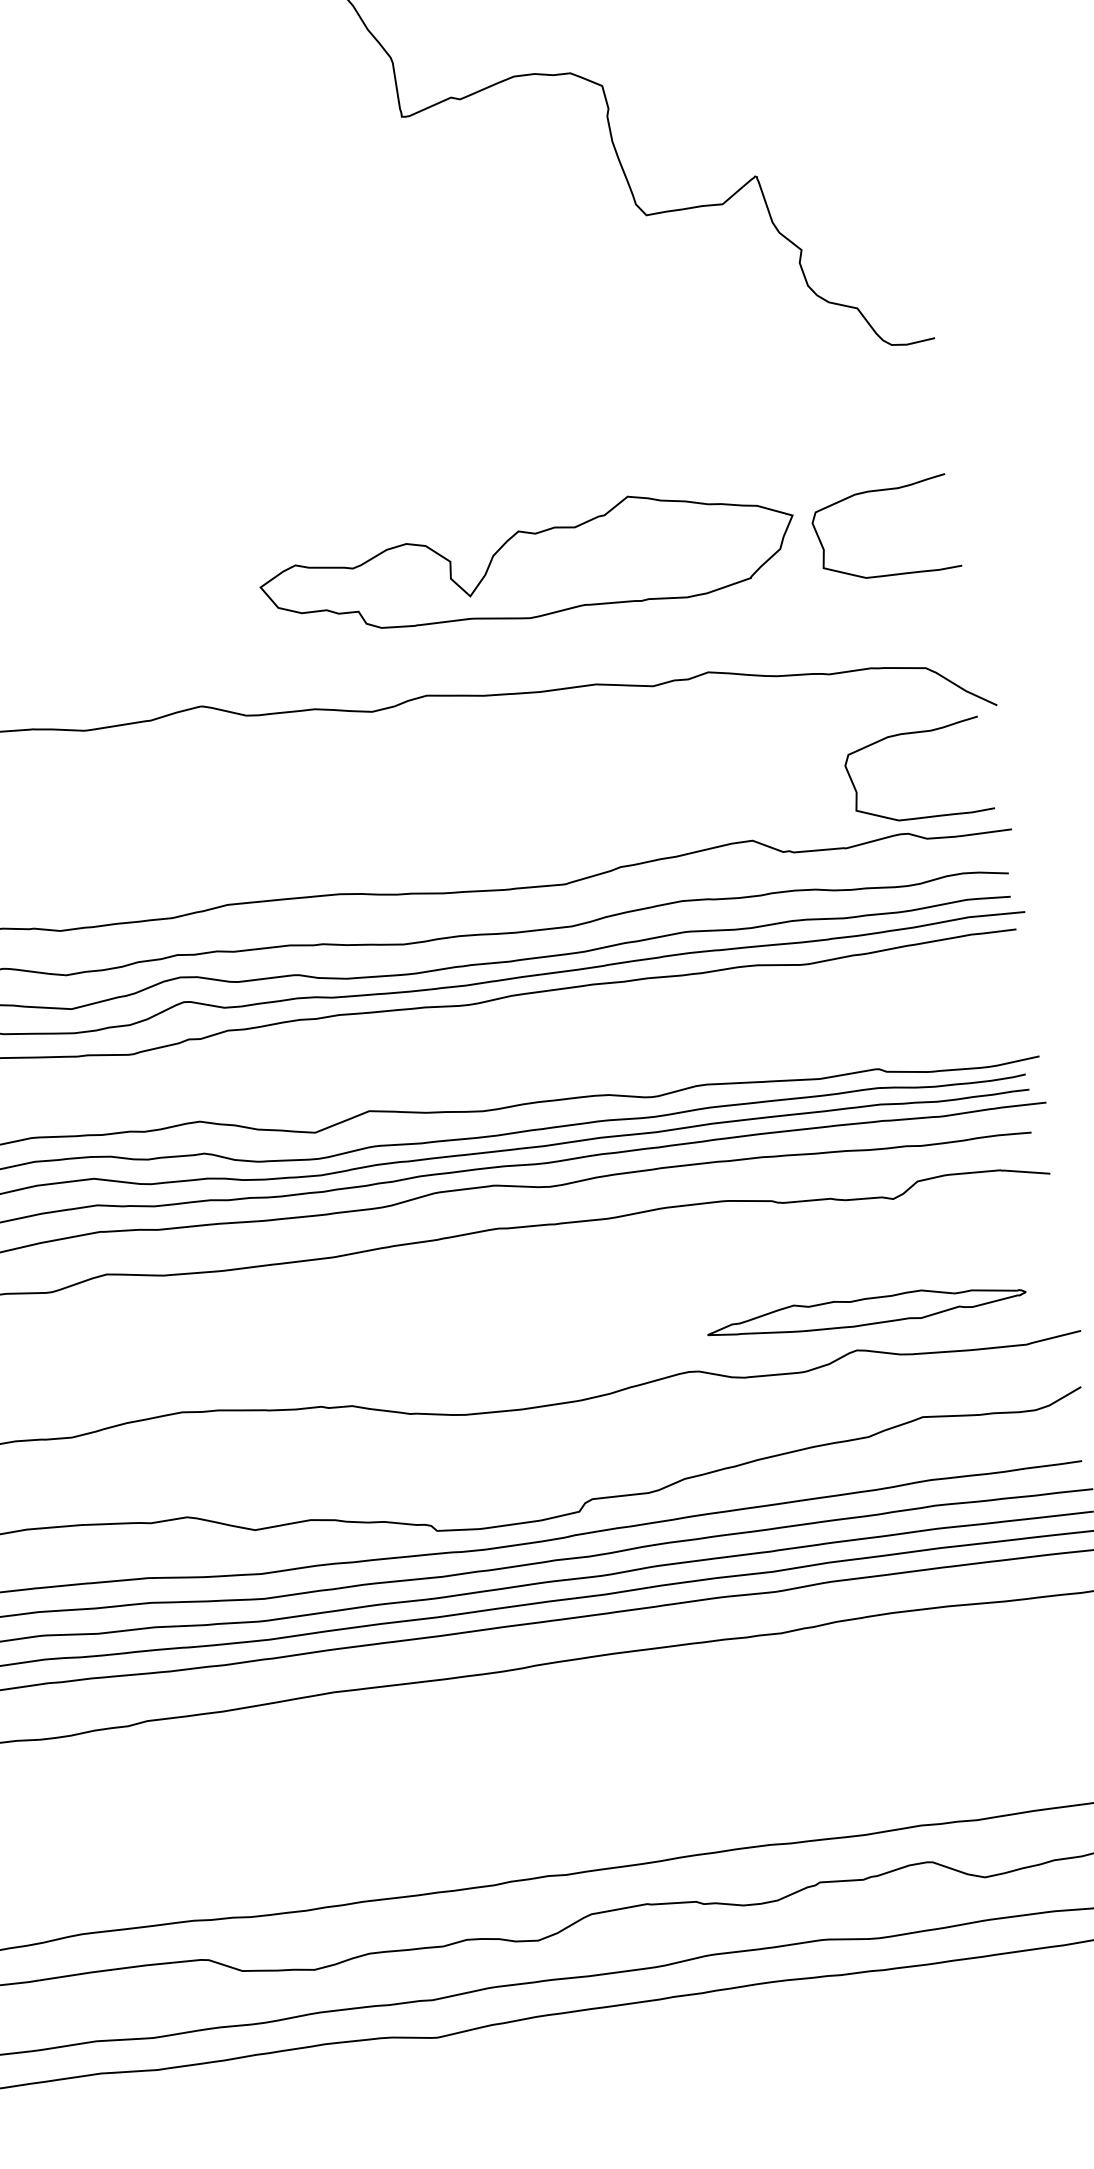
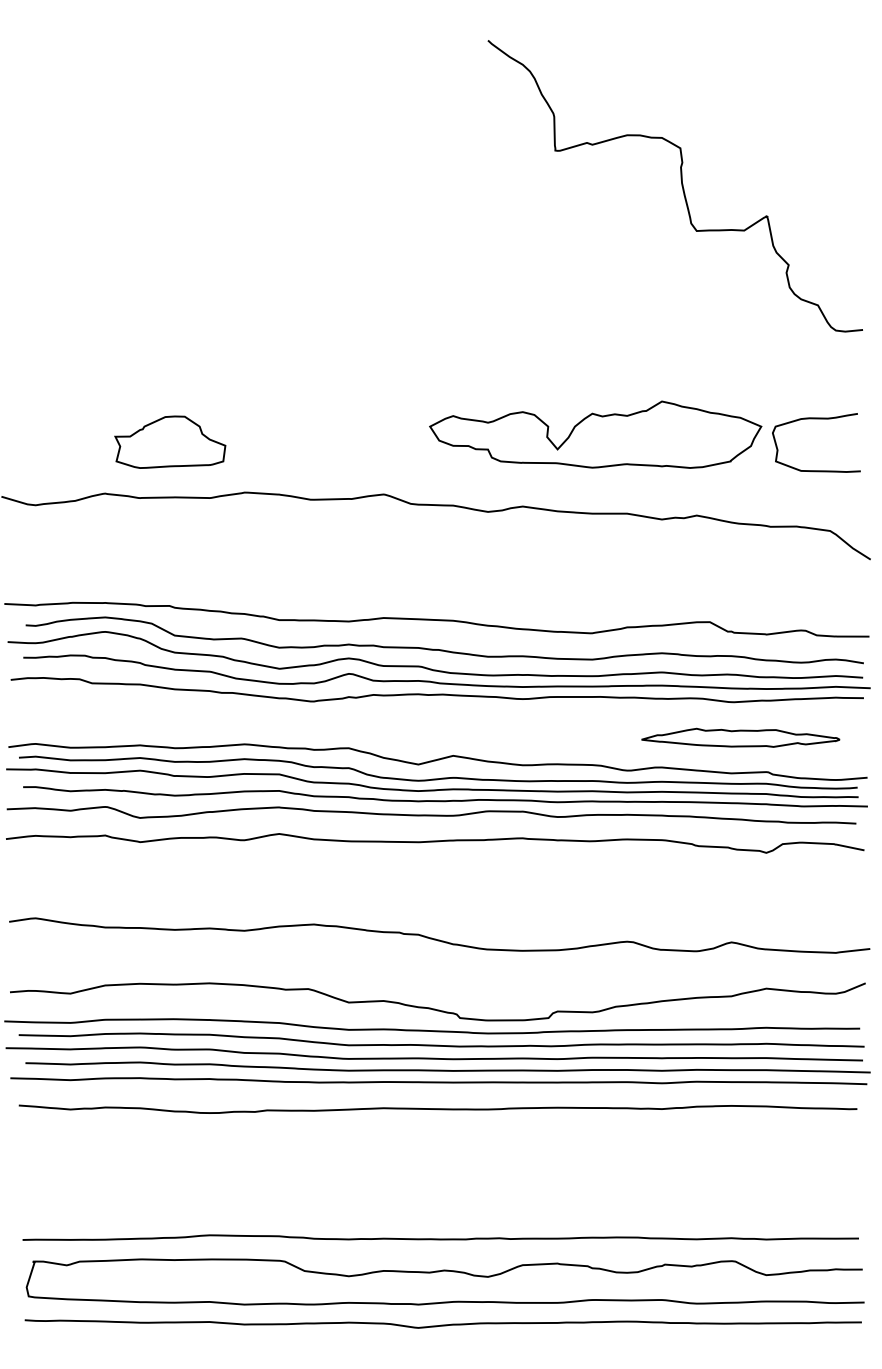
curve: (912, 734) -> (816, 570), removed
part: (866, 1310) -> (740, 737), moved

